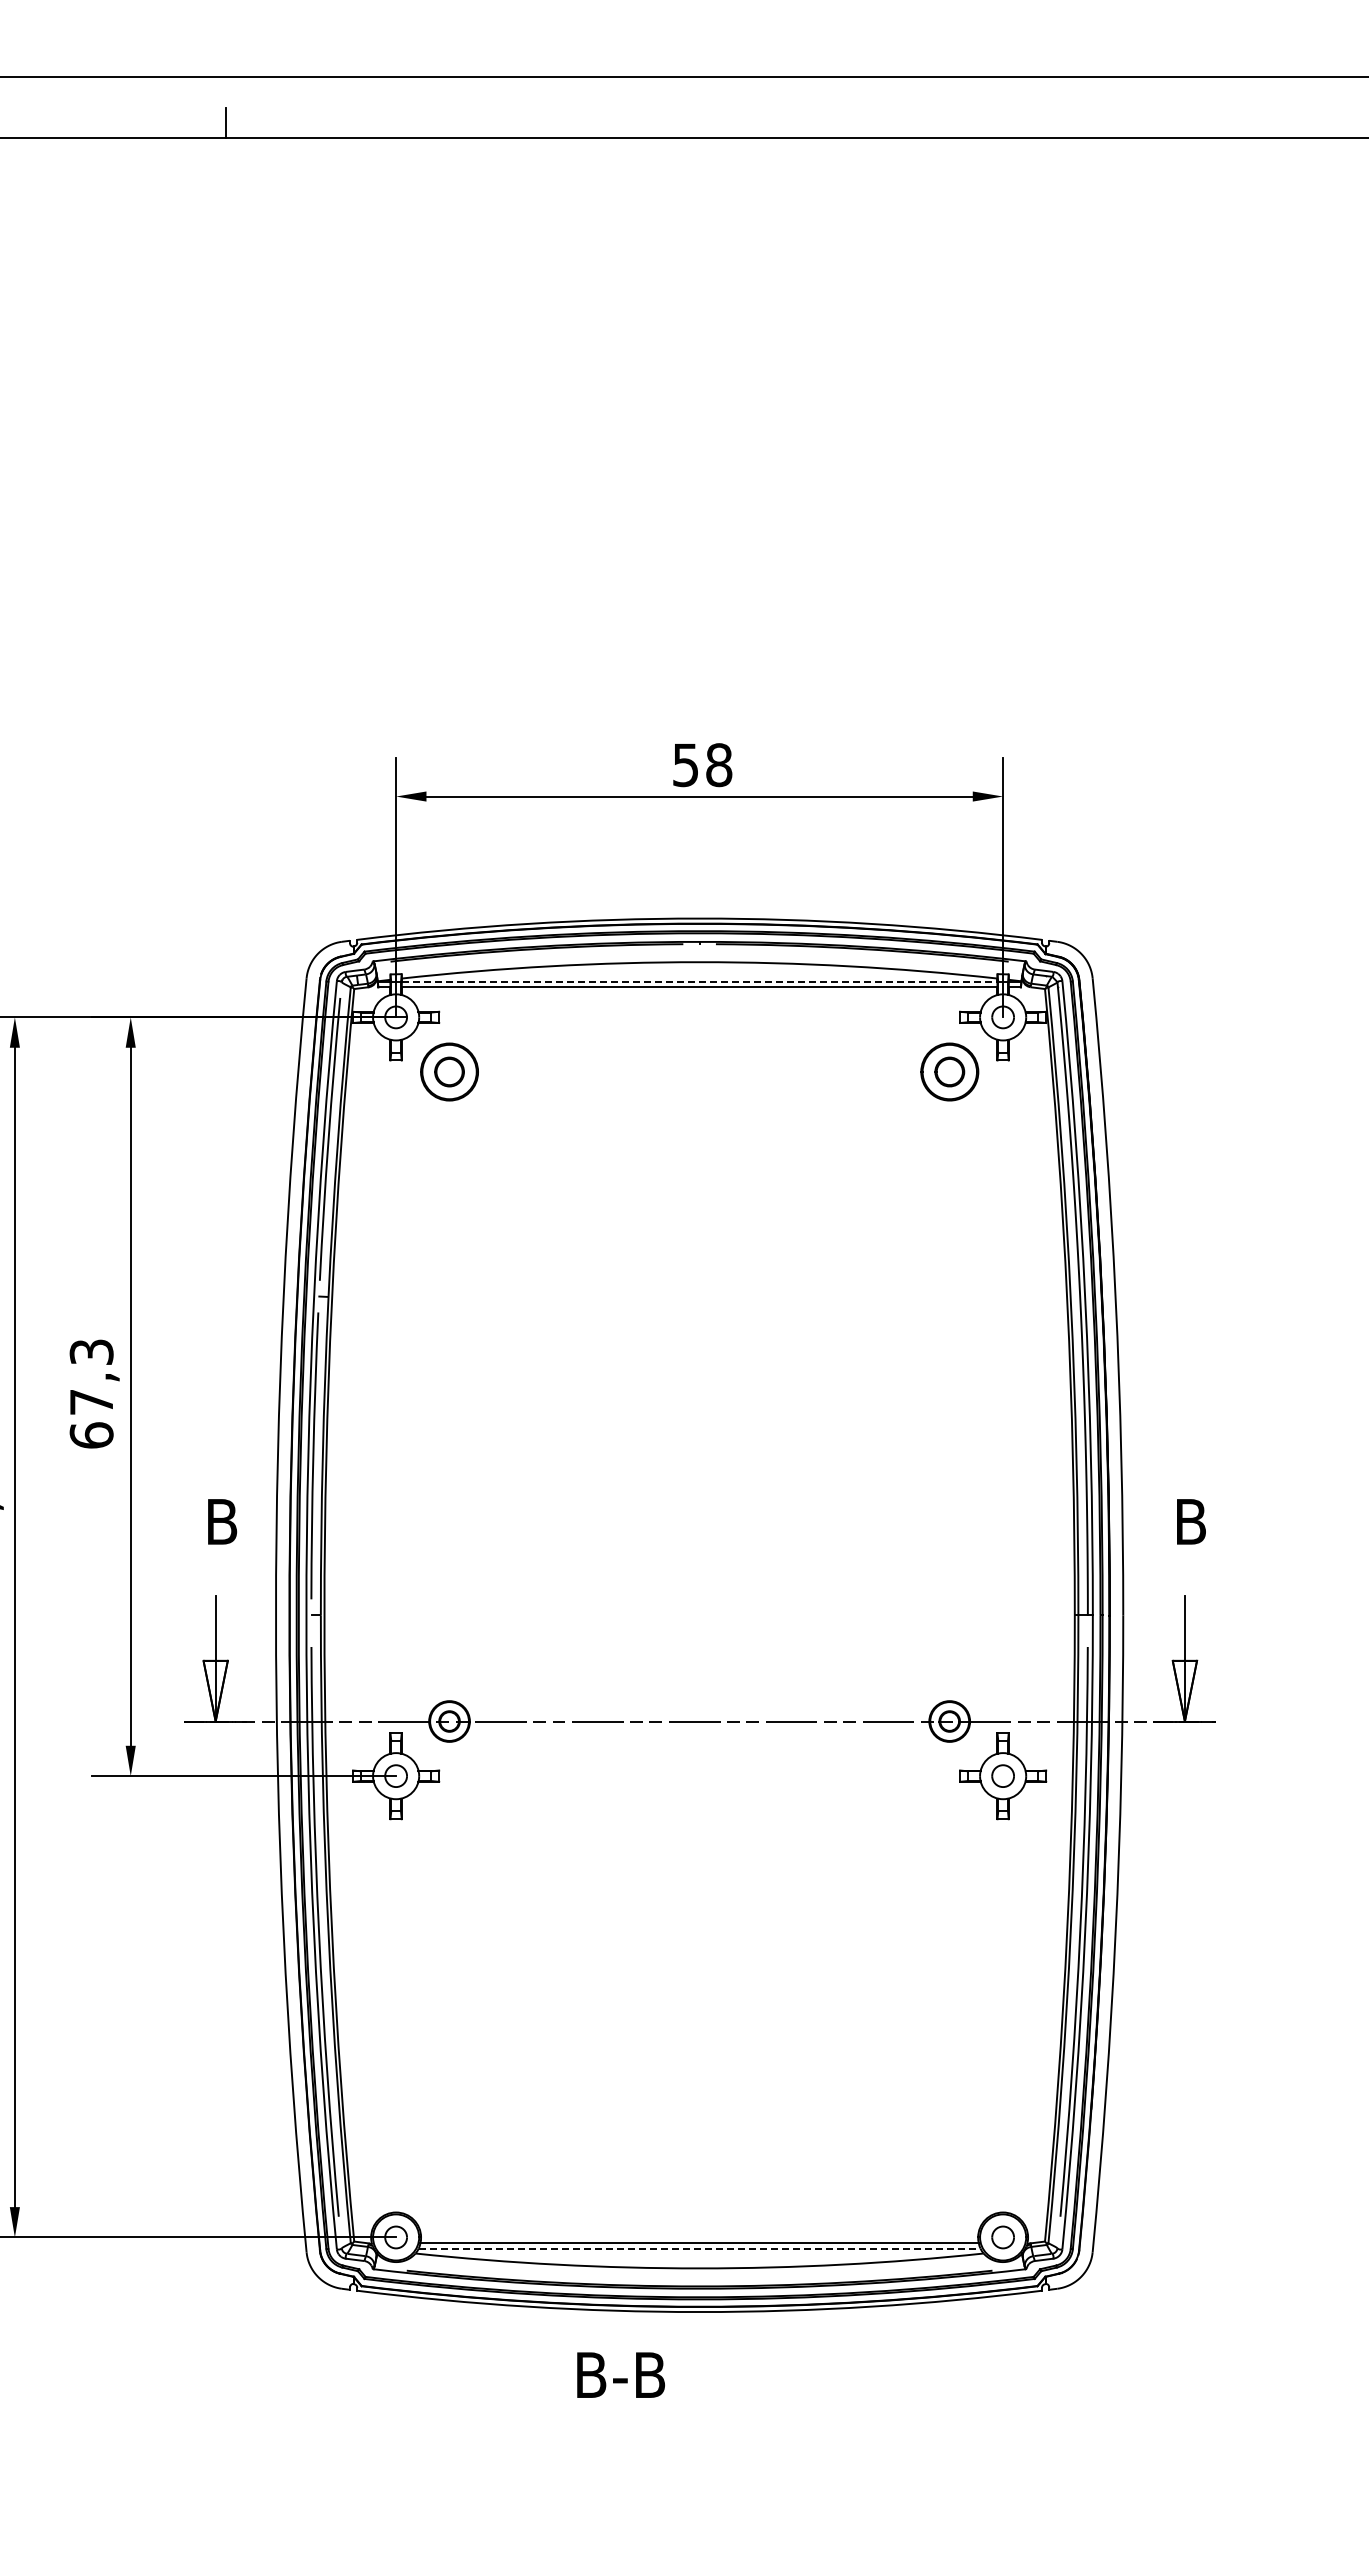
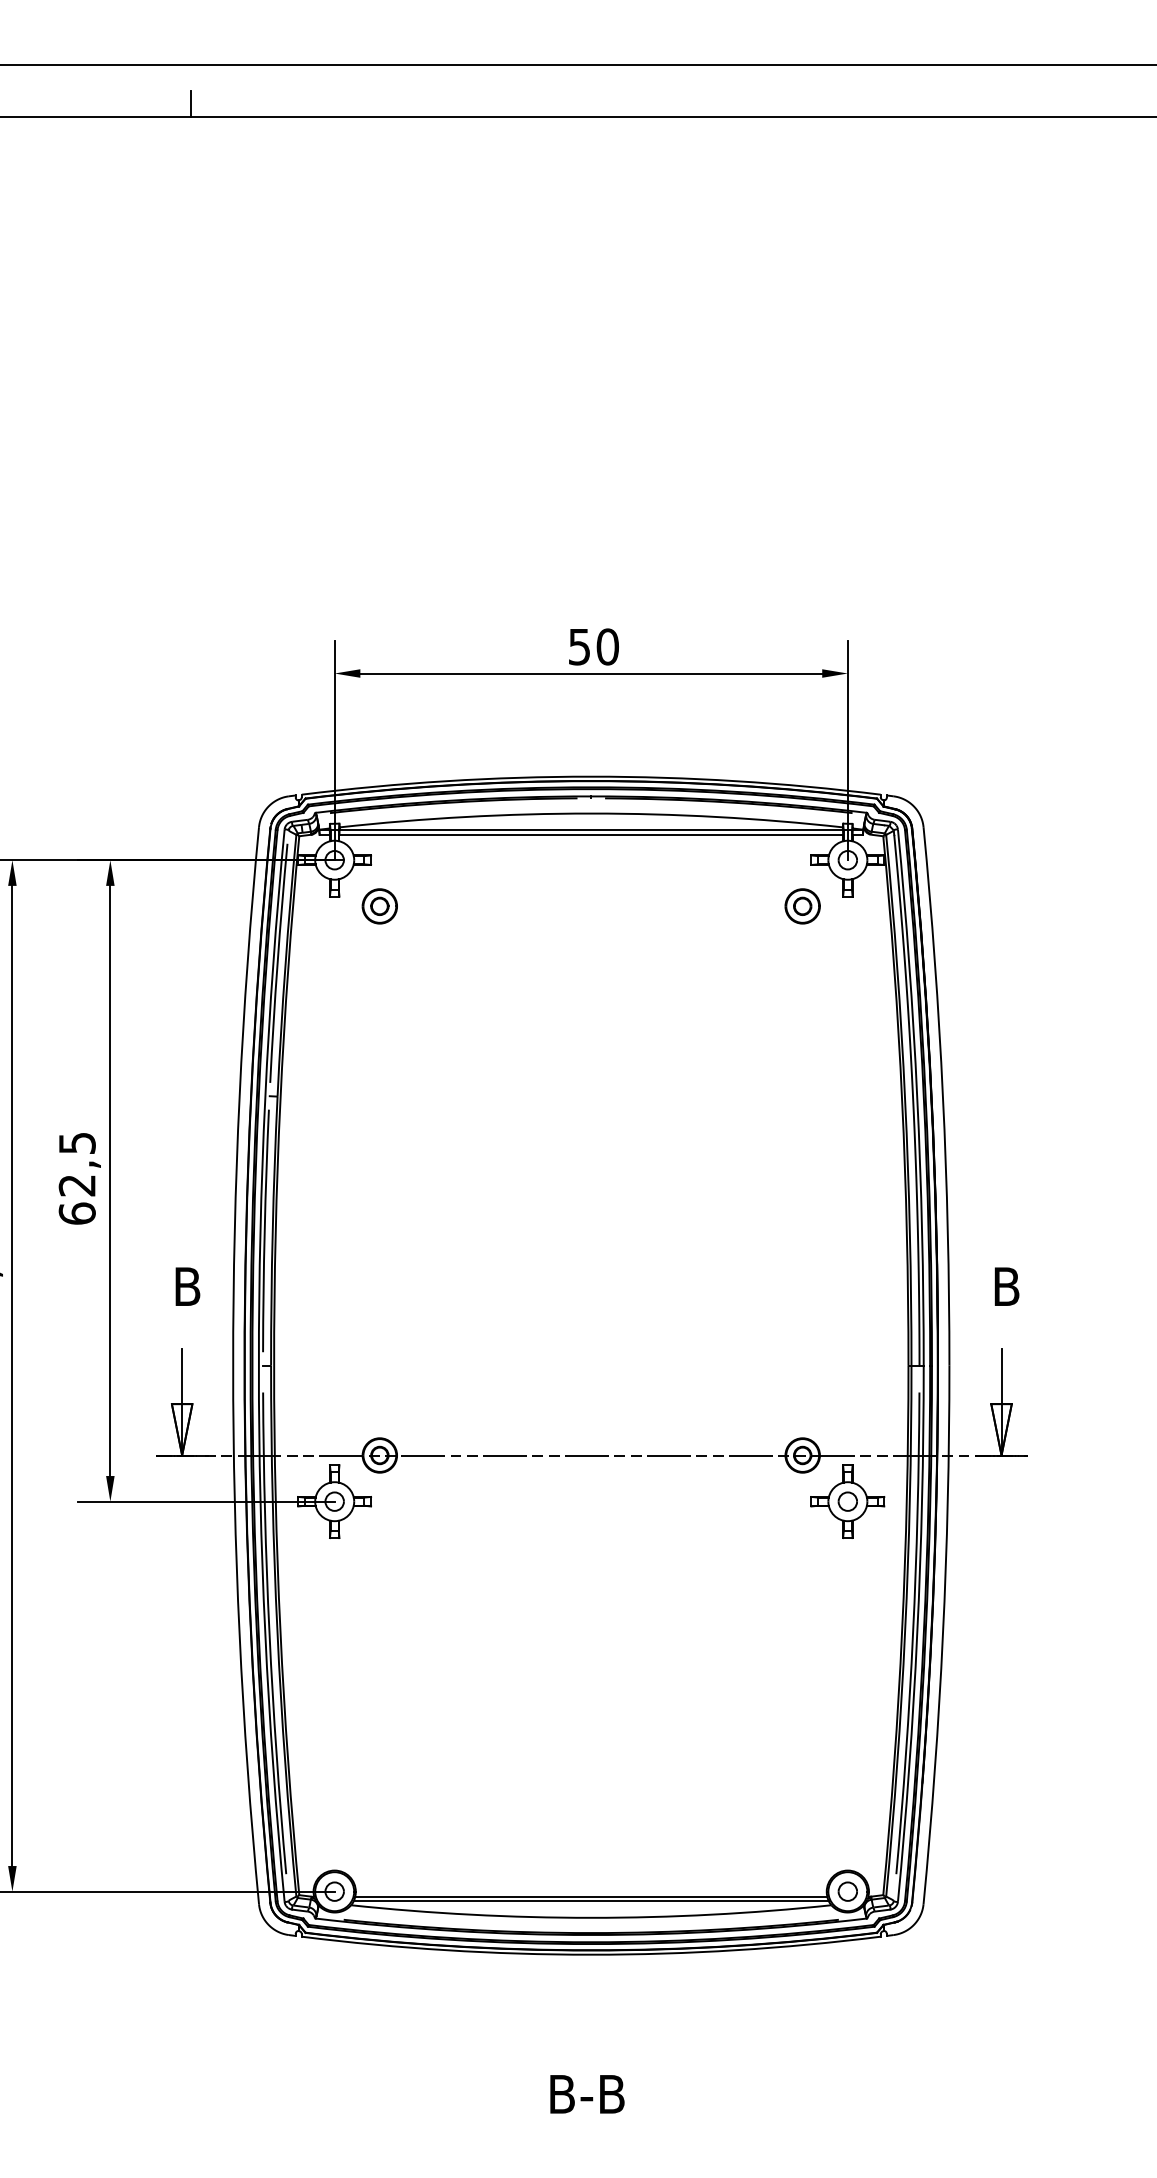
text: (719, 764) -> (608, 646), 58 -> 50
line: (699, 982) -> (591, 830), dashed -> solid
part: (449, 1071) -> (379, 905), size x0.71
part: (949, 1071) -> (802, 905), size x0.71
text: (90, 1376) -> (76, 1163), 67,3 -> 62,5
line: (699, 2248) -> (591, 1901), dashed -> solid
text: (620, 2374) -> (586, 2093), moved

